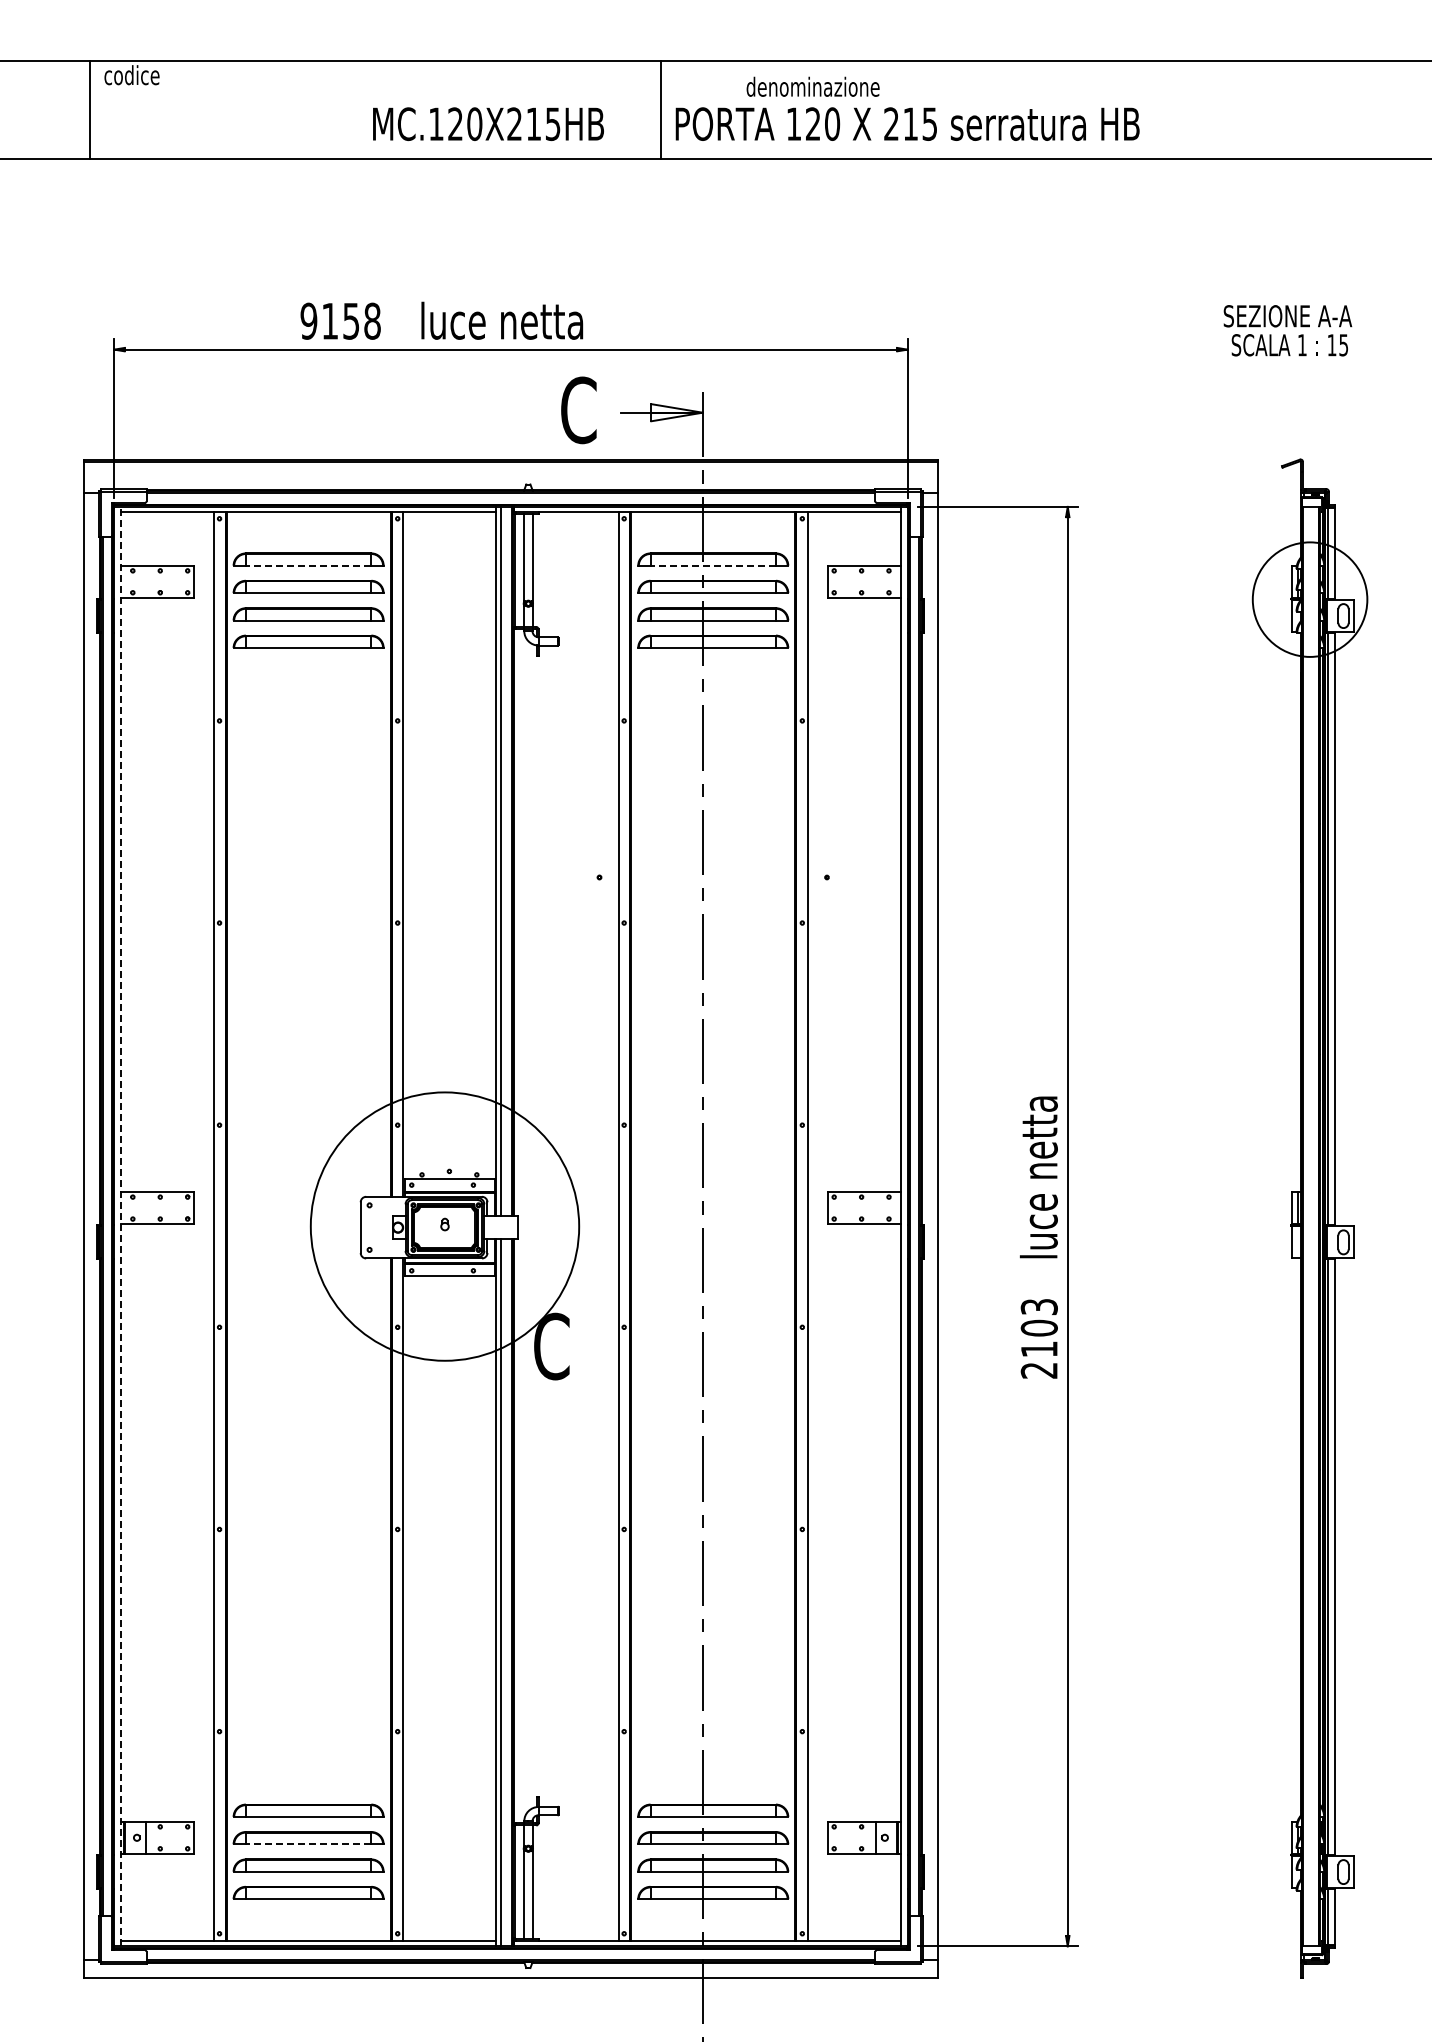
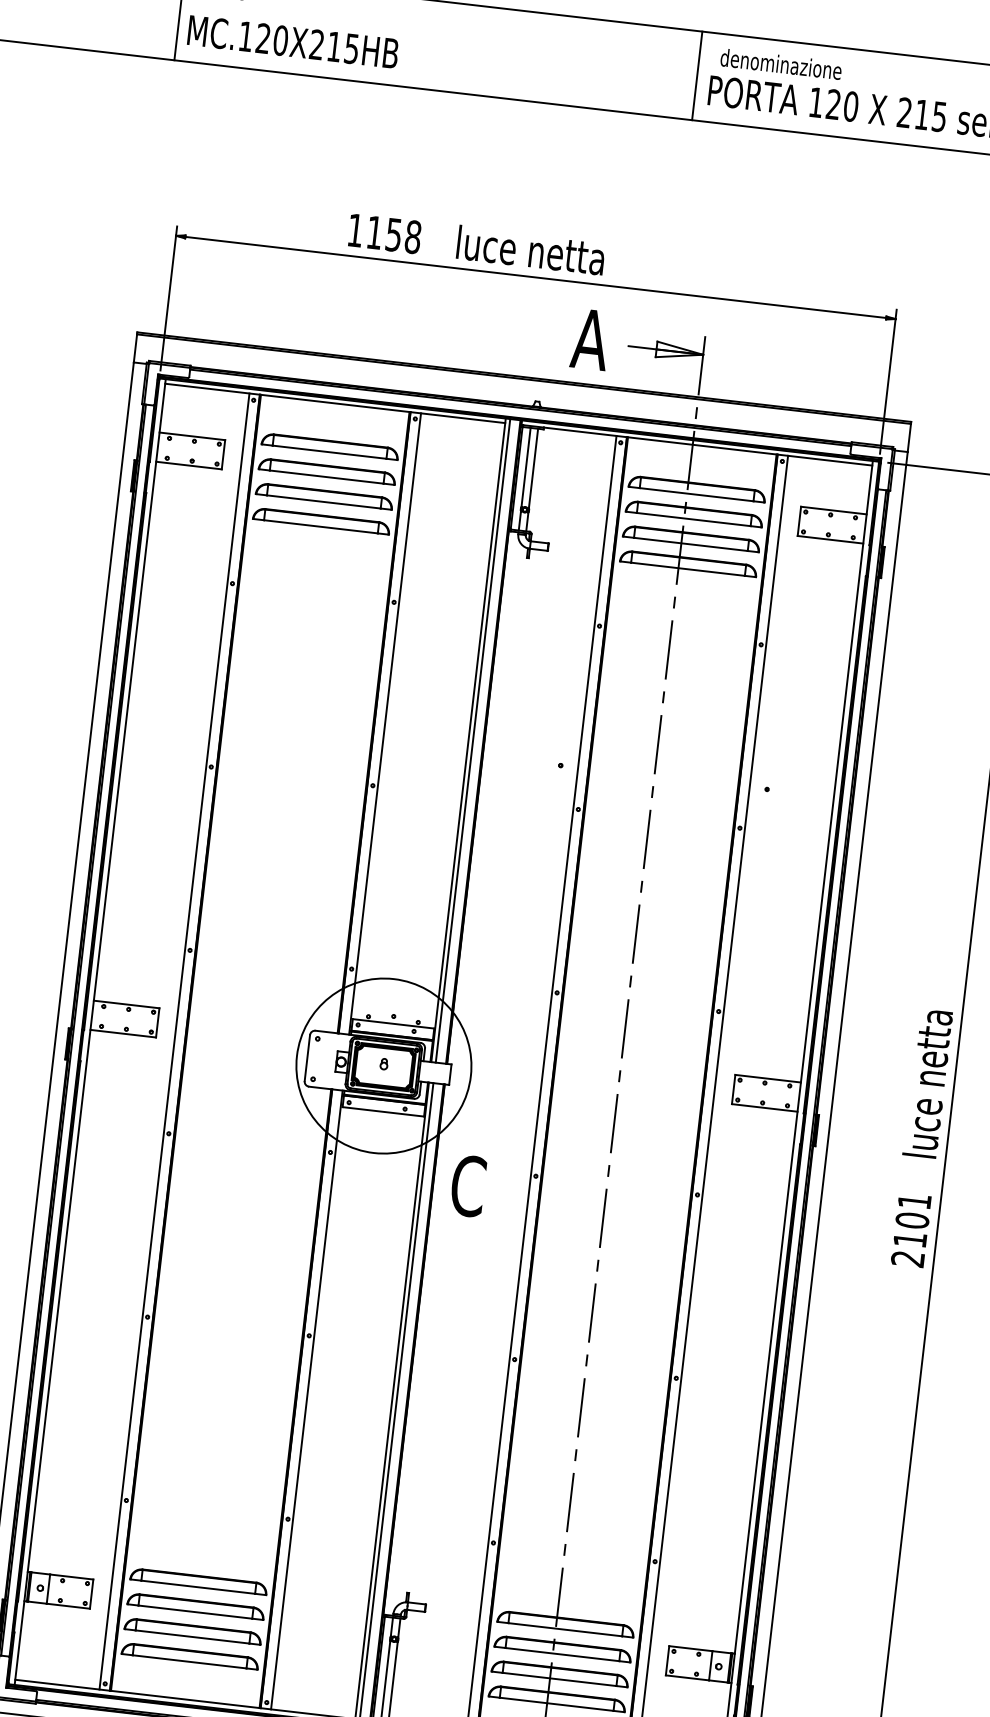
text: (812, 86) -> (780, 63), moved
text: (488, 123) -> (293, 41), moved
text: (308, 320) -> (355, 229), 9158 -> 1158
text: (578, 410) -> (590, 339), C -> A
line: (308, 565) -> (329, 452), dashed -> solid
line: (713, 565) -> (696, 494), dashed -> solid
line: (121, 1226) -> (90, 1032), dashed -> solid
circle: (444, 1226) -> (383, 1065), size x0.71
text: (1038, 1307) -> (913, 1201), 2103 -> 2101
line: (308, 1844) -> (195, 1612), dashed -> solid

